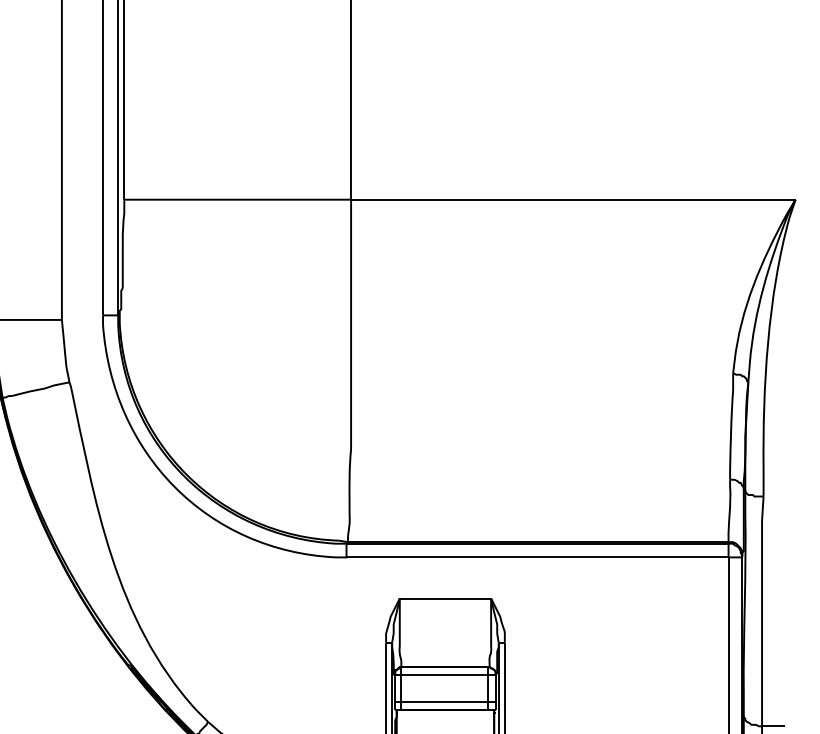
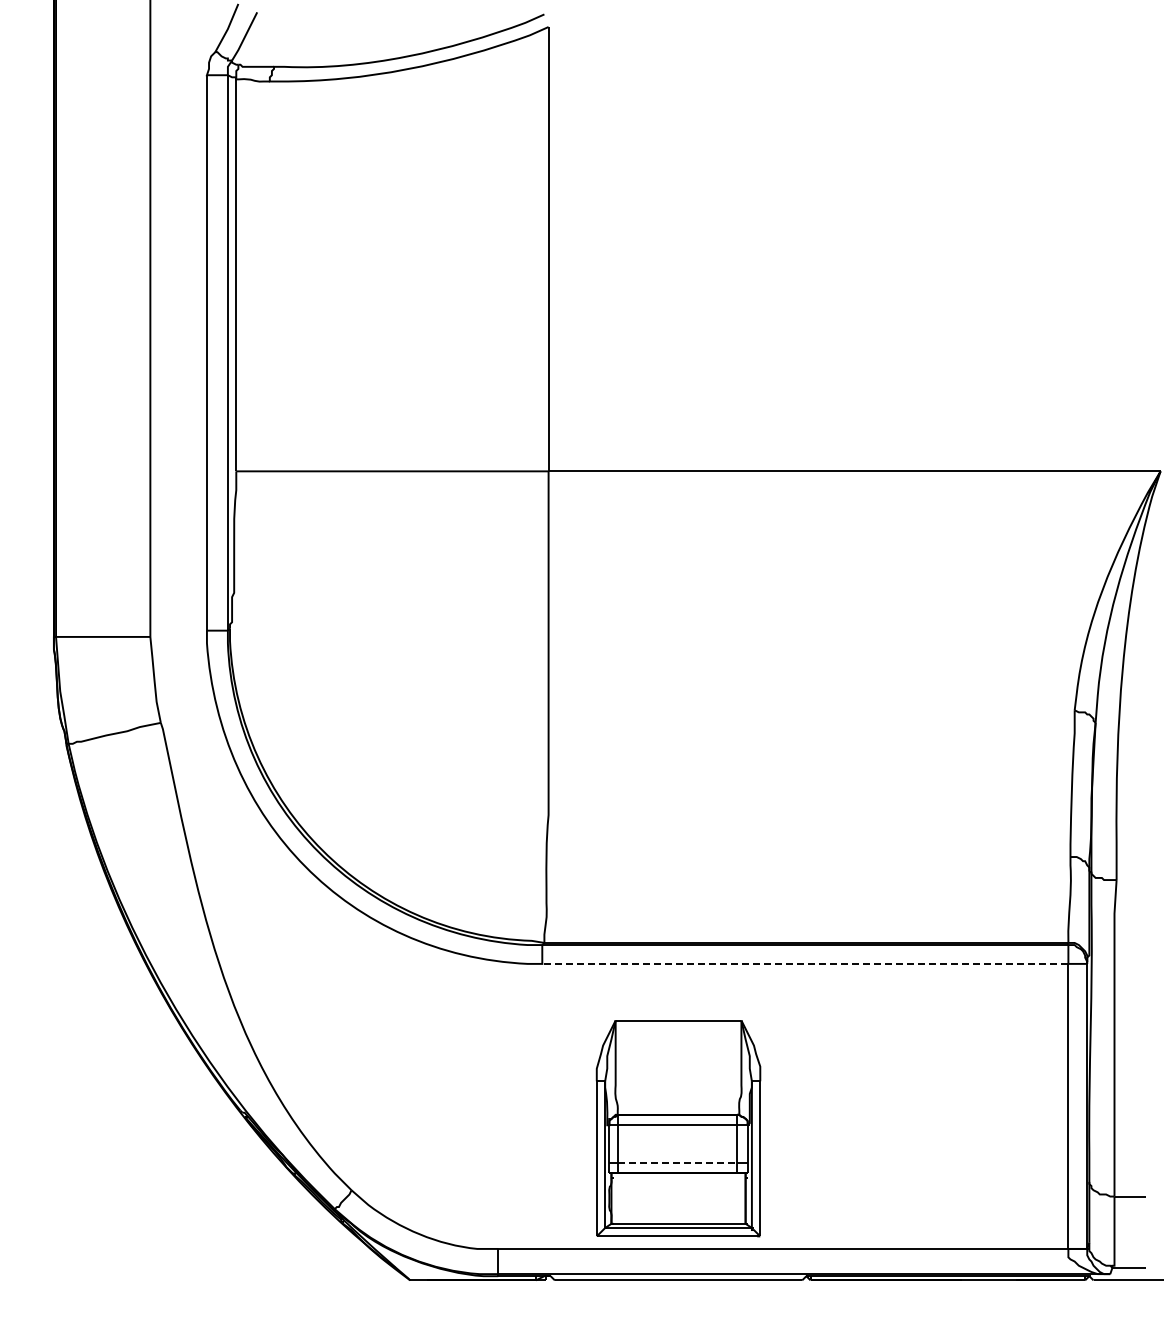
line: (536, 557) -> (804, 963), solid -> dashed
line: (444, 702) -> (677, 1163), solid -> dashed

